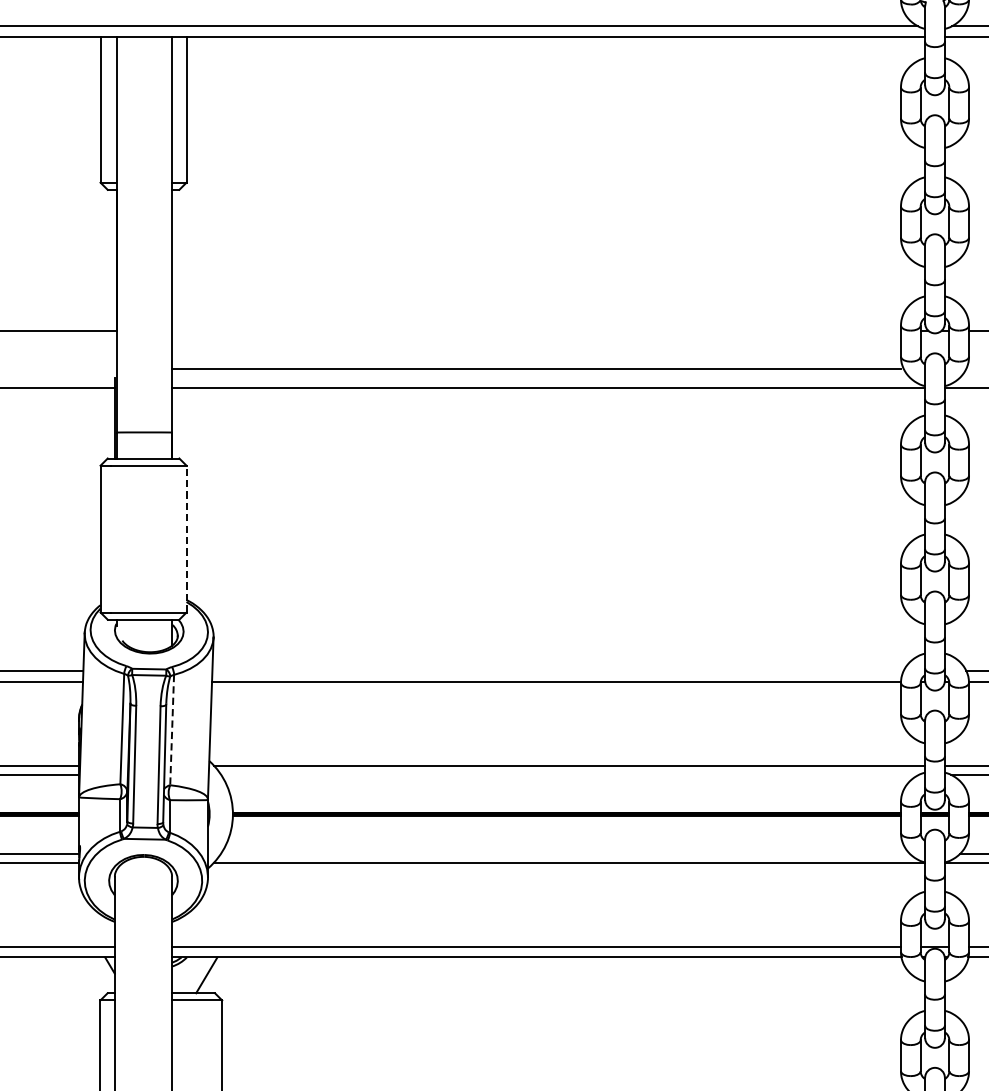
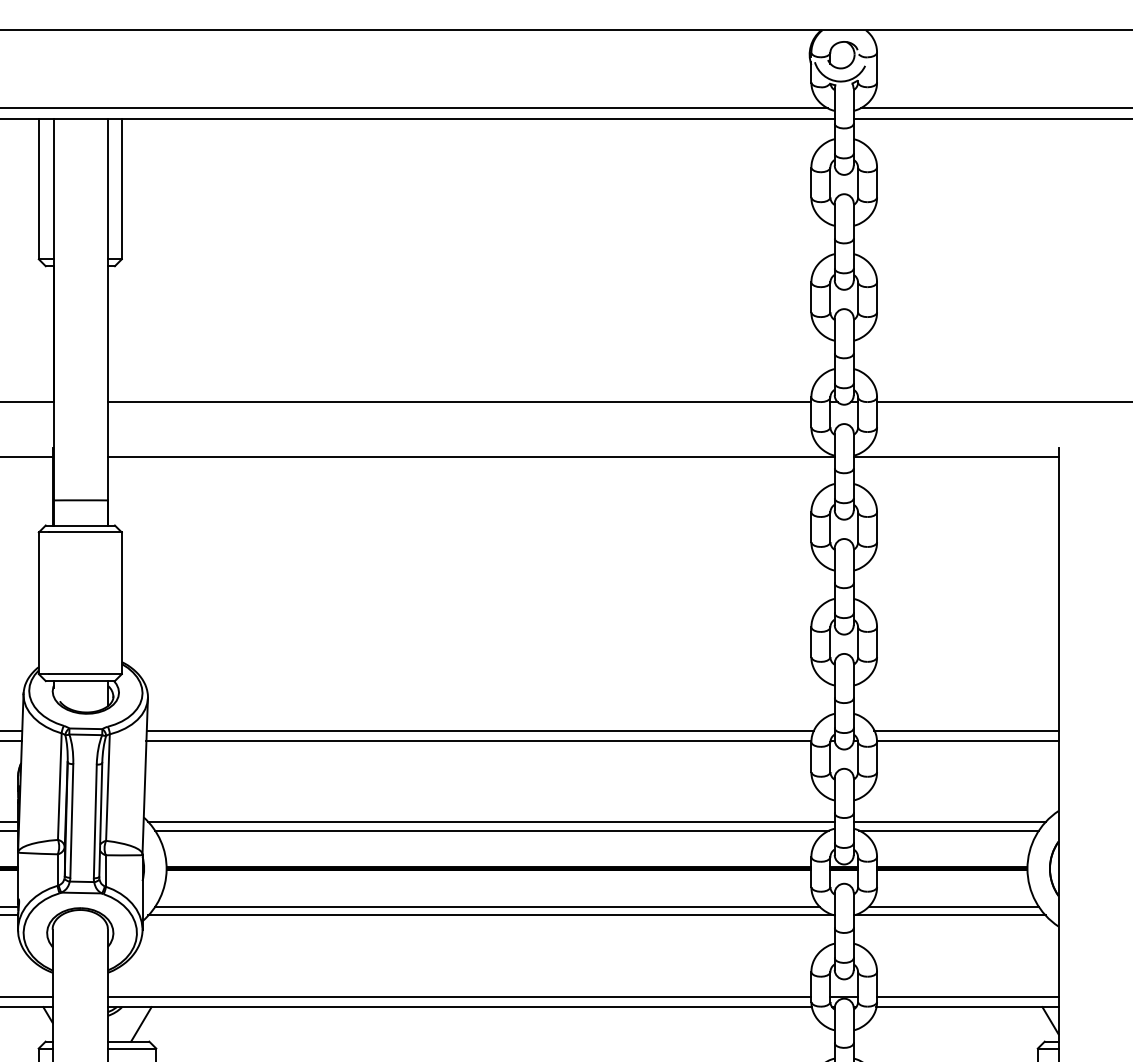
line: (536, 369) -> (459, 402), moved
line: (186, 539) -> (121, 603), dashed -> solid
line: (558, 670) -> (480, 730), added
line: (171, 730) -> (107, 788), dashed -> solid
line: (570, 774) -> (492, 830), added
line: (565, 853) -> (487, 906), added

